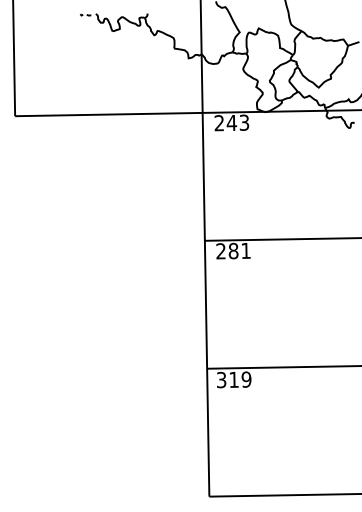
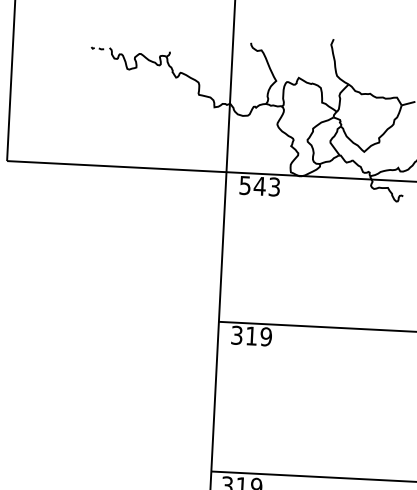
text: (218, 123) -> (244, 185), 243 -> 543
text: (233, 250) -> (251, 335), 281 -> 319

